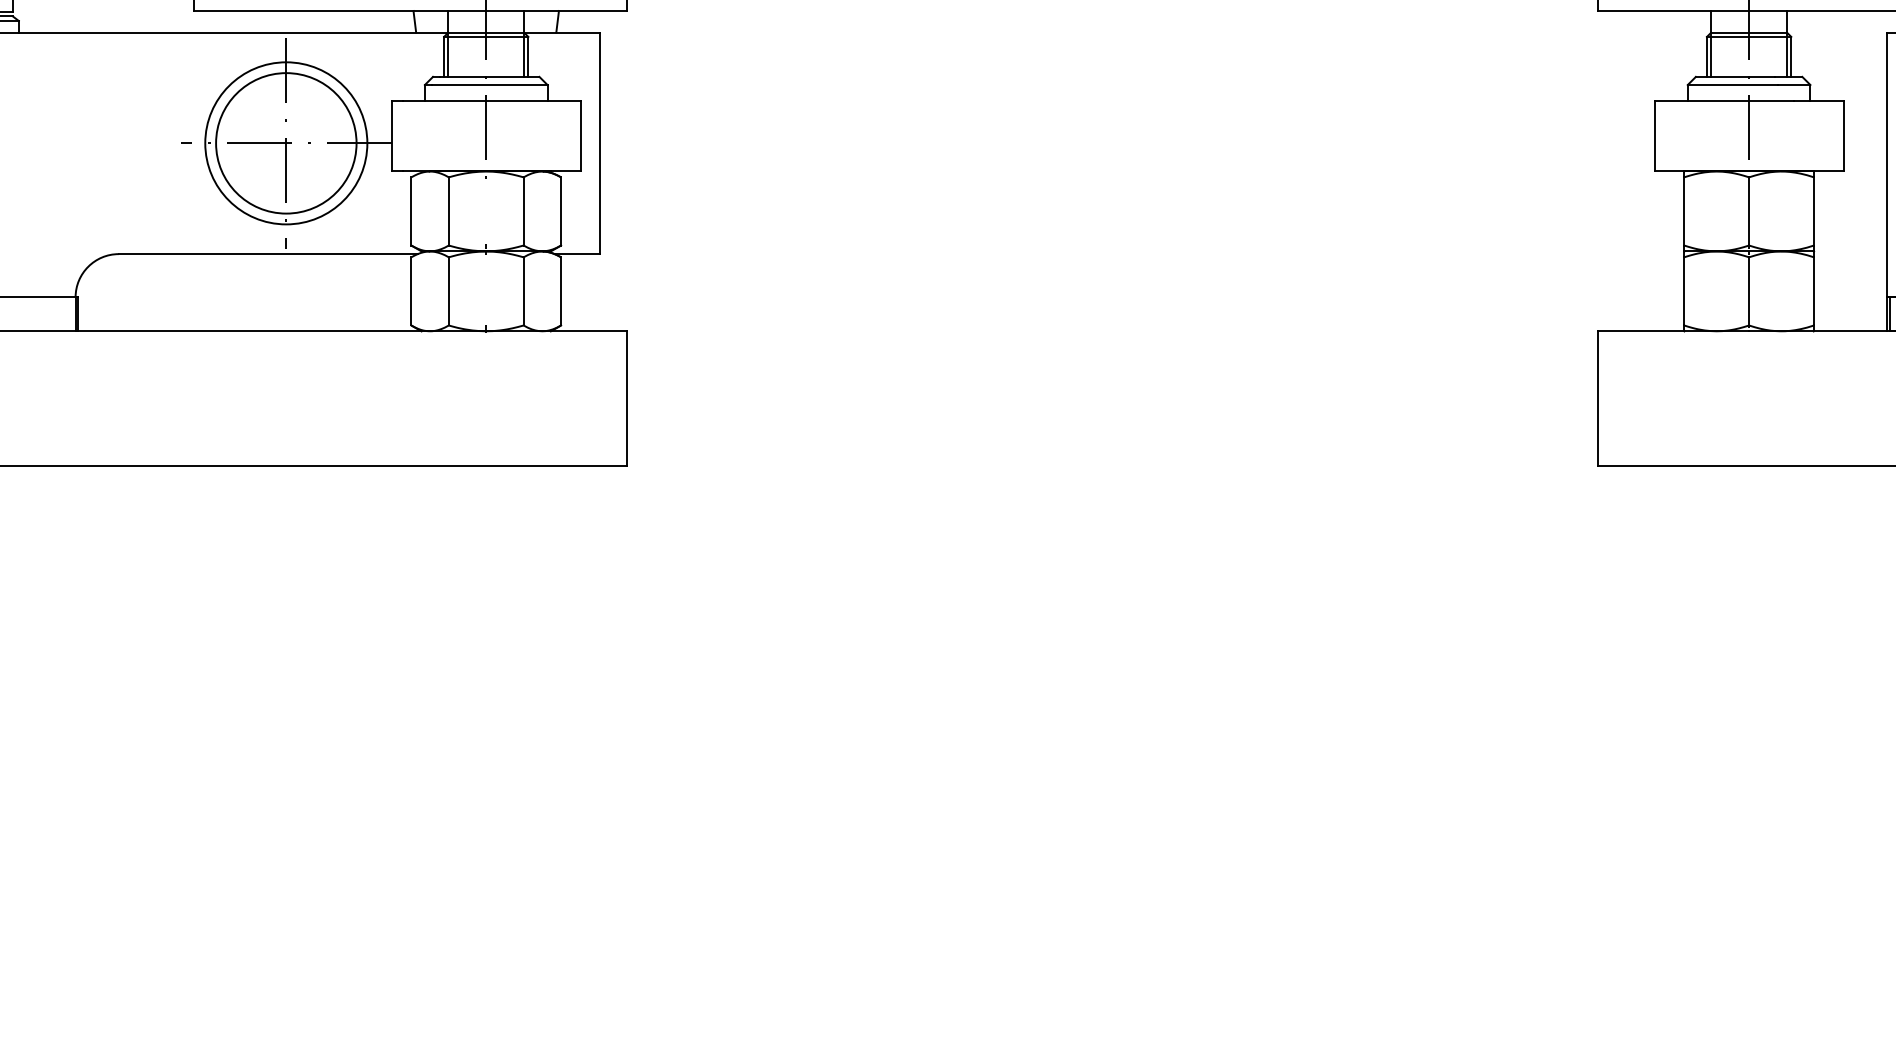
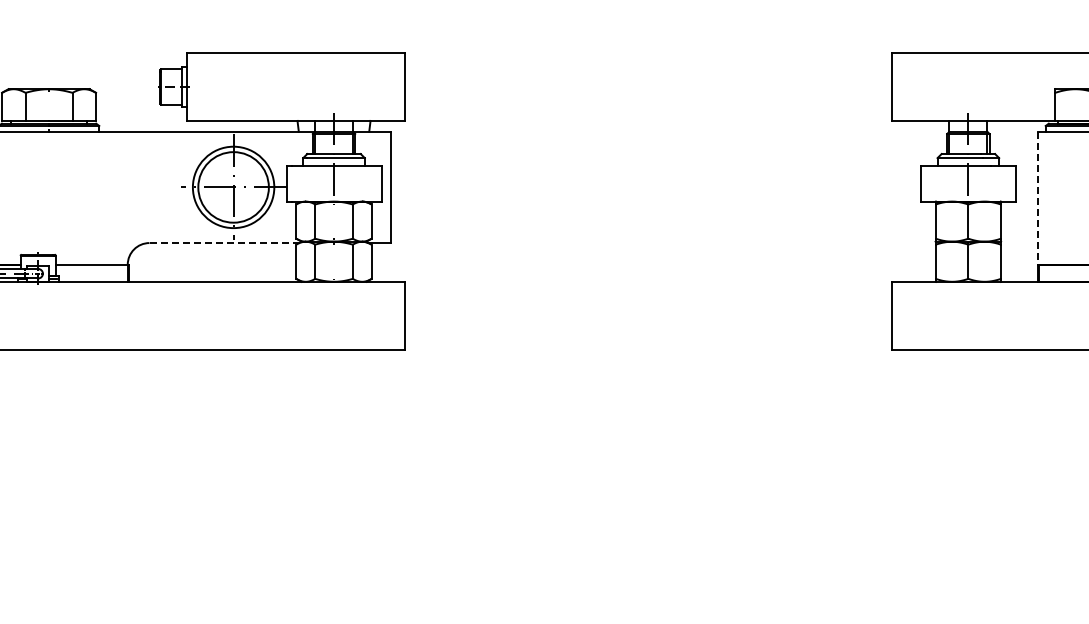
line: (1886, 165) -> (1037, 198), solid -> dashed
line: (268, 254) -> (224, 243), solid -> dashed

